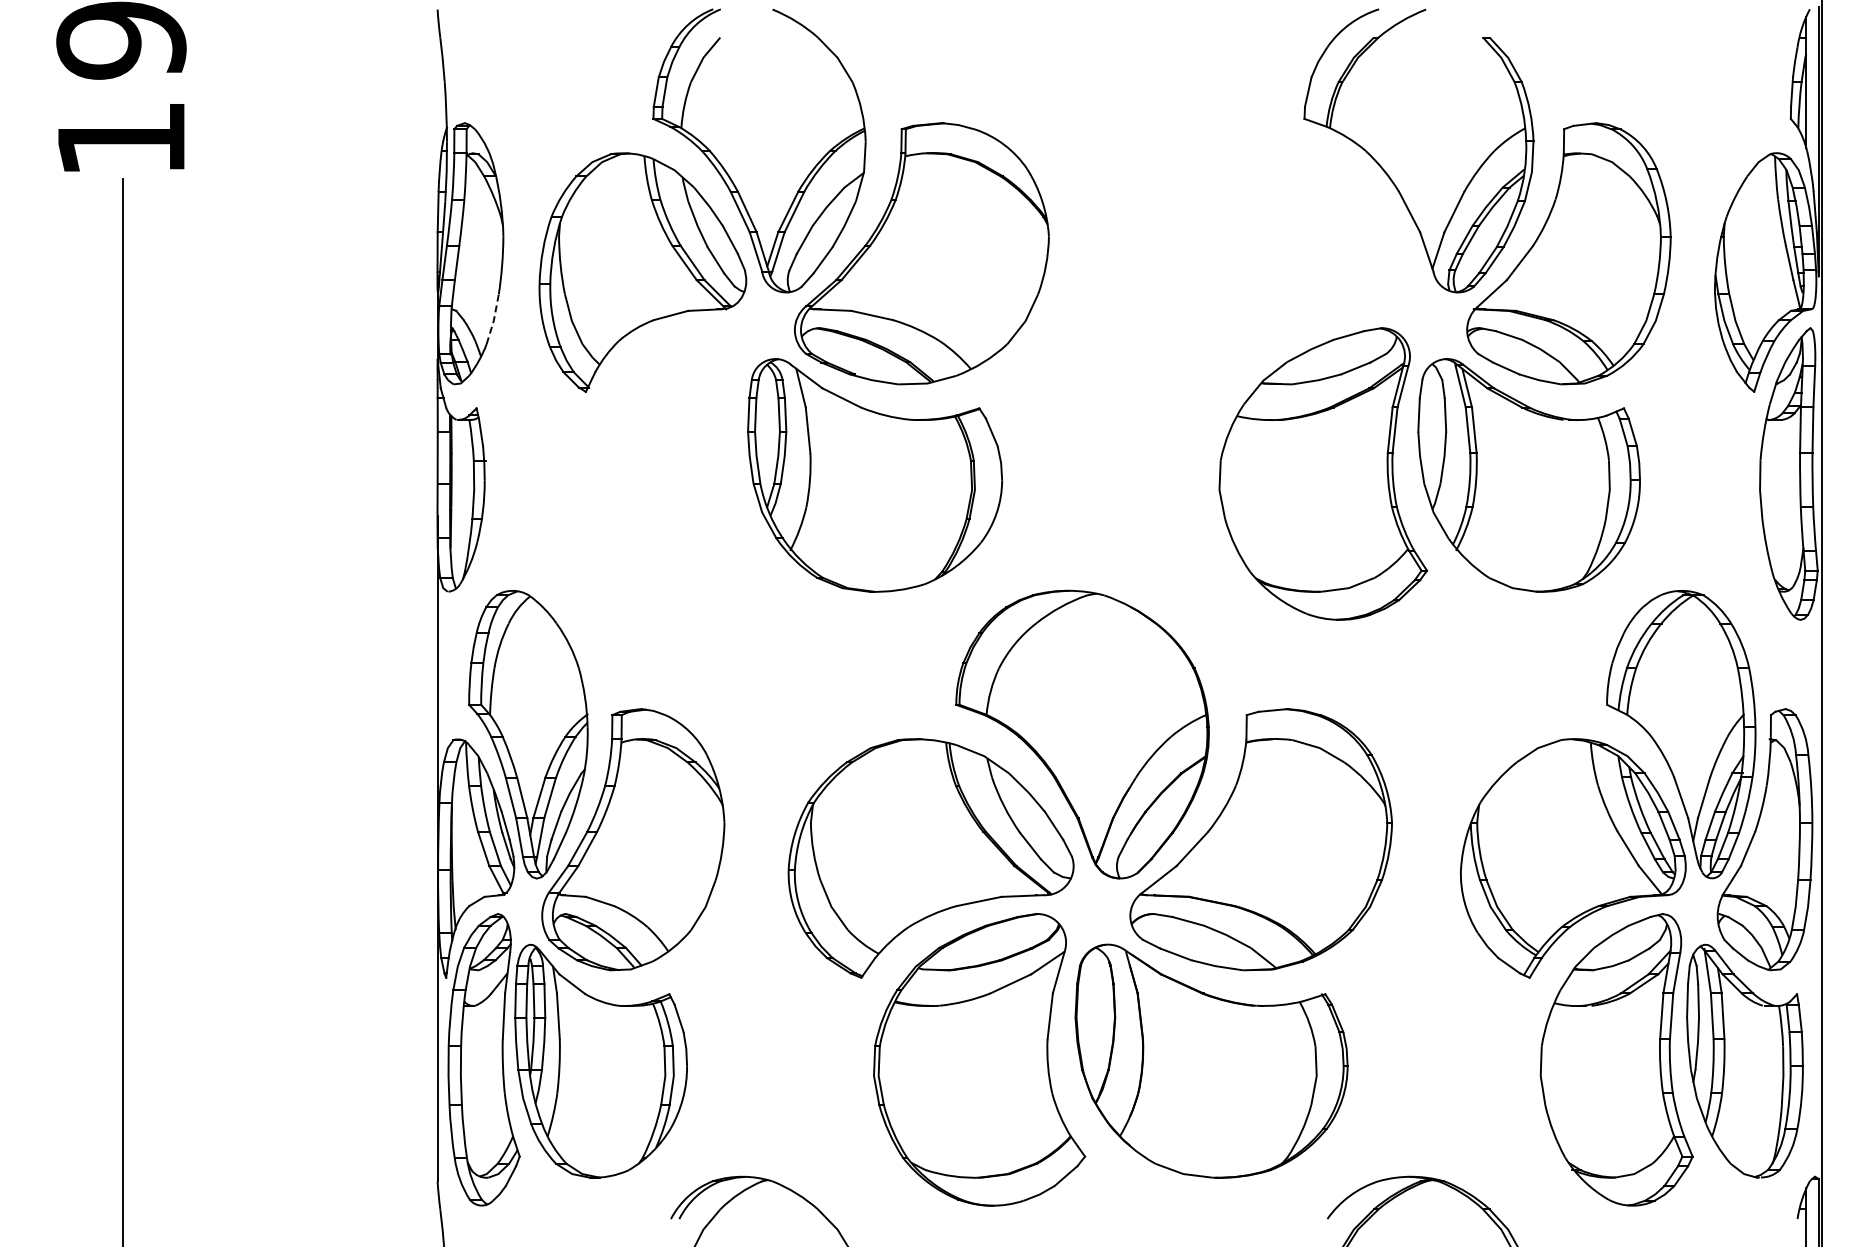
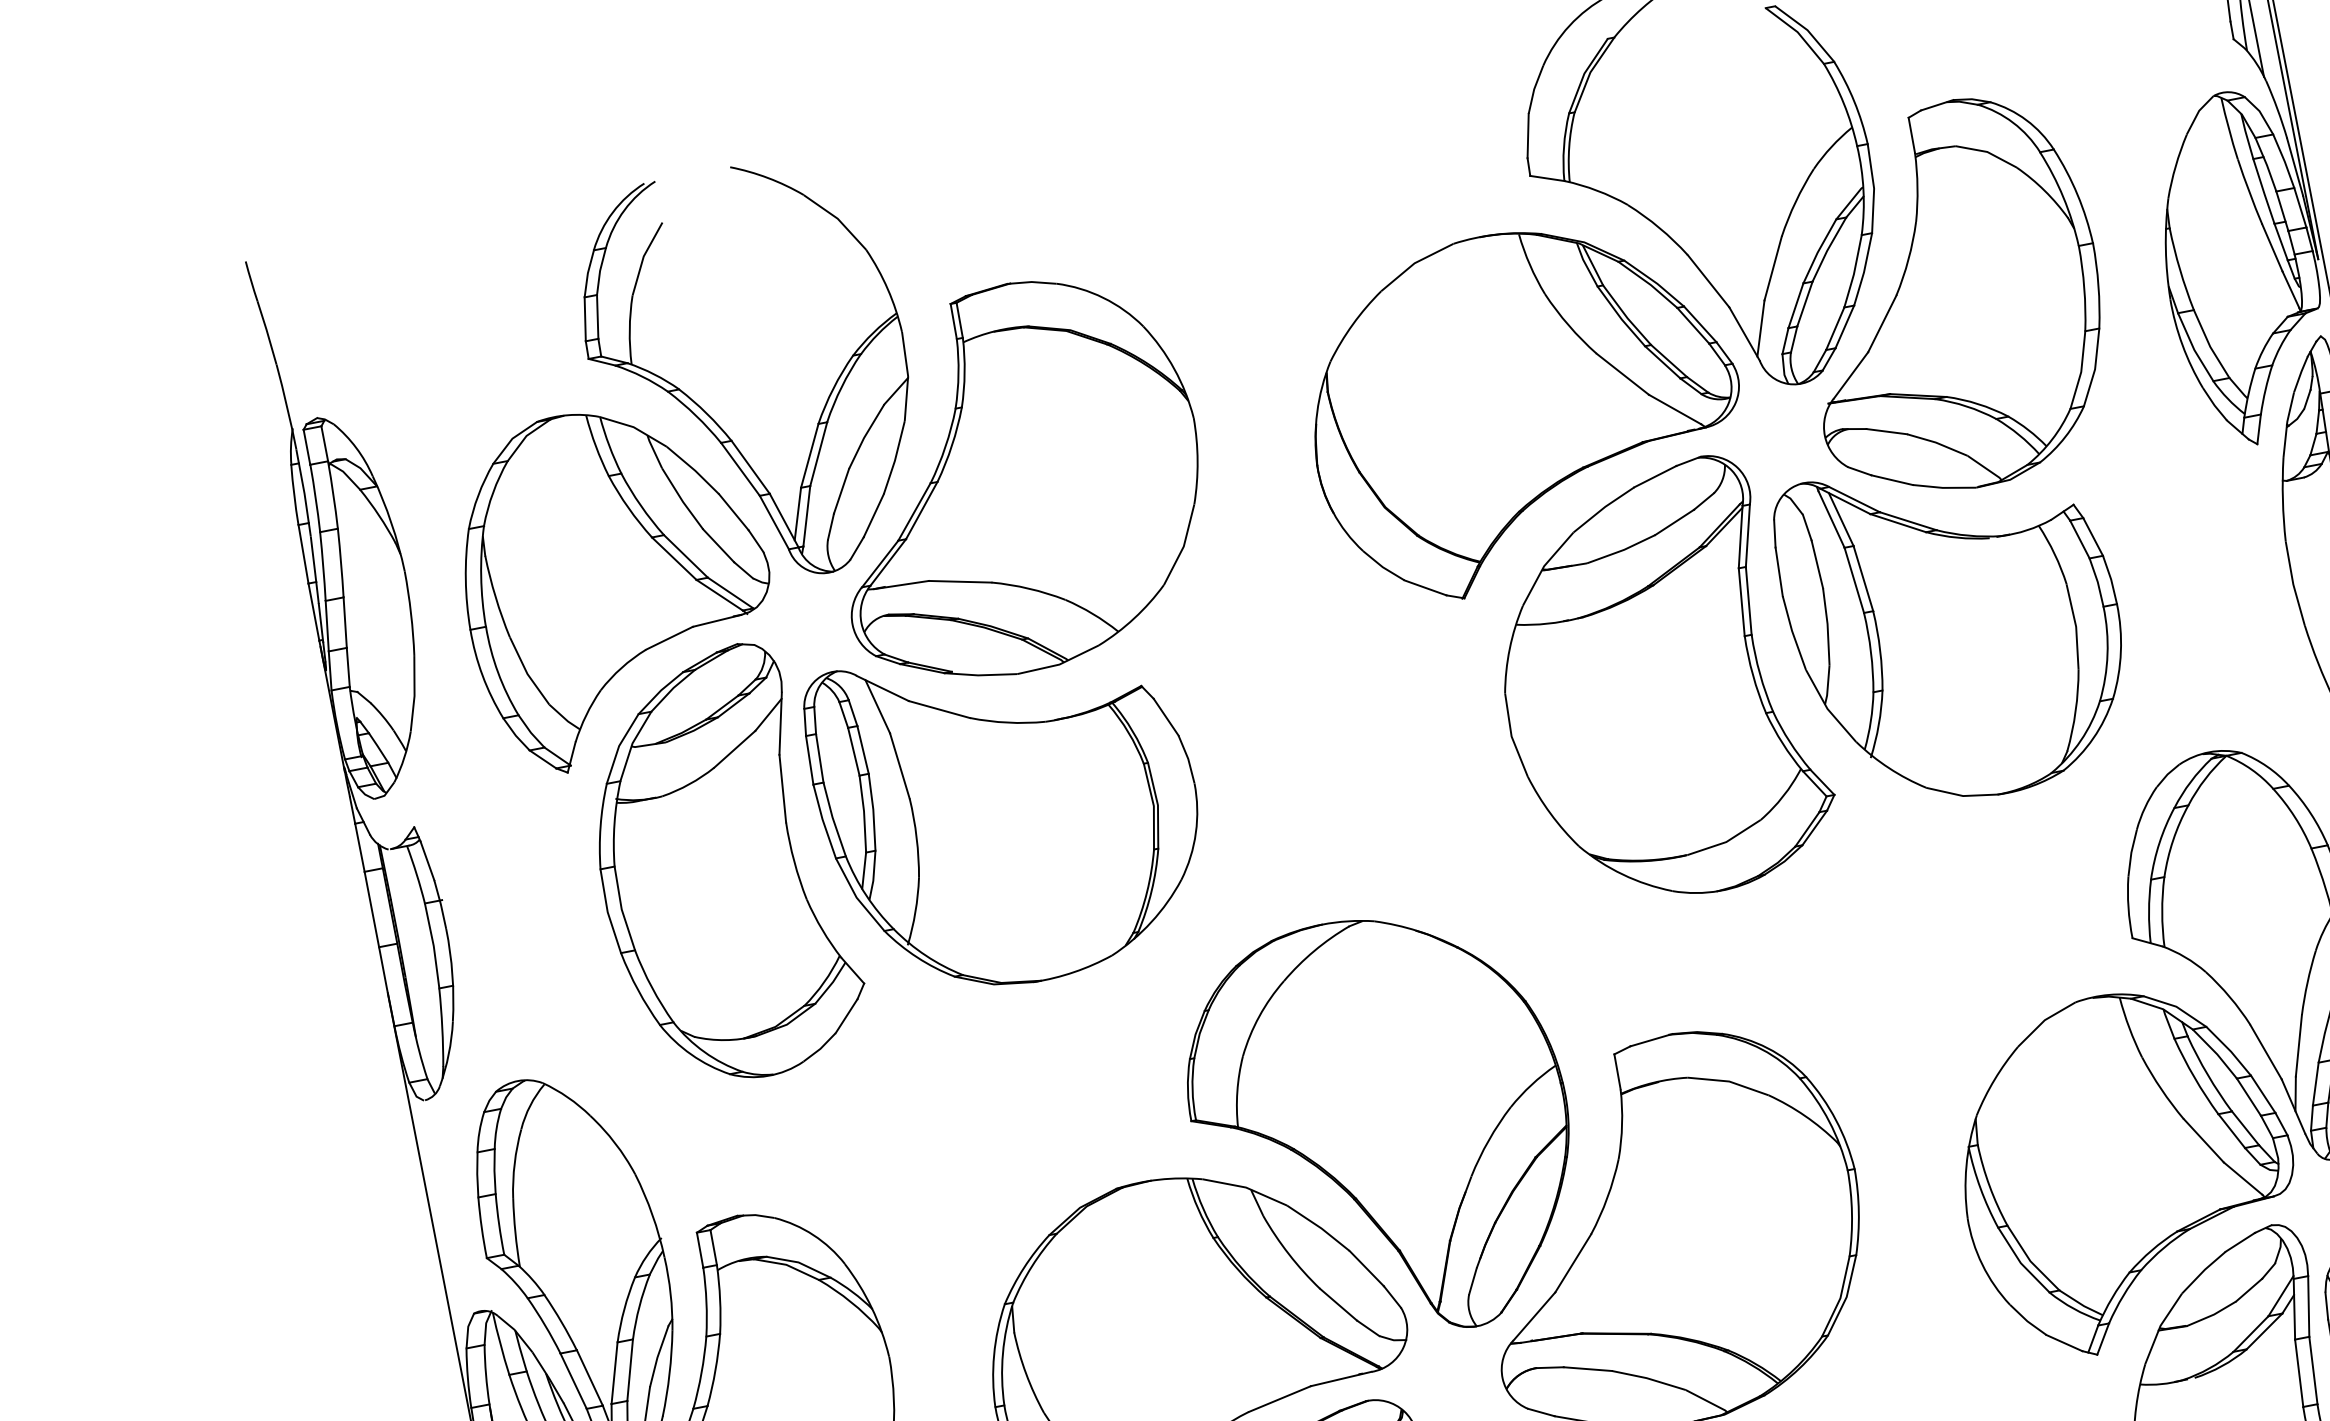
part: (1270, 272) -> (1524, 407), added
line: (493, 320) -> (414, 695), dashed -> solid
part: (675, 473) -> (720, 865), added

